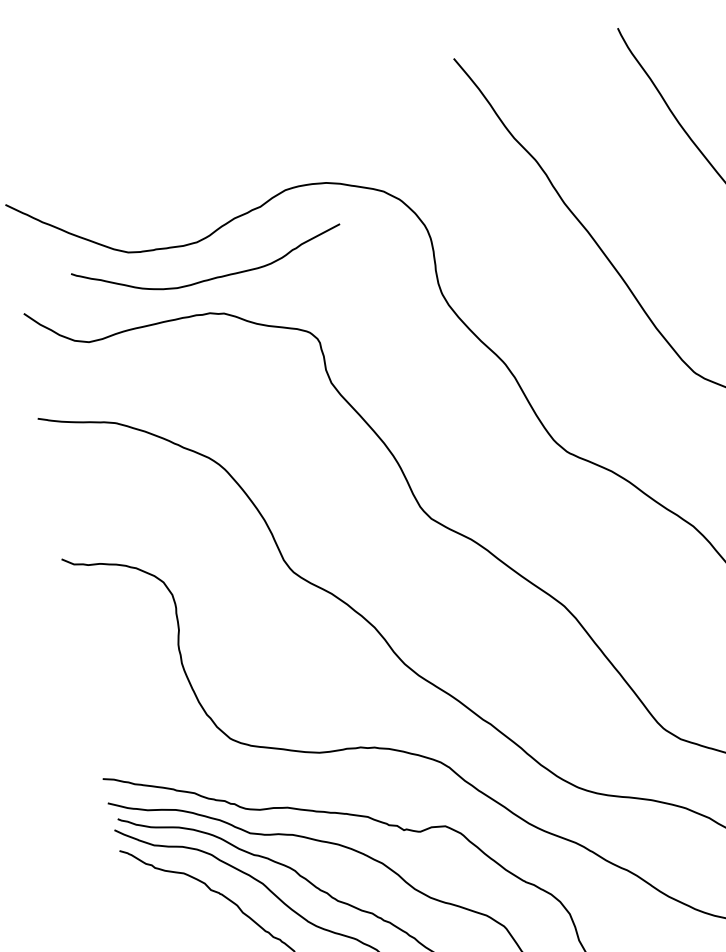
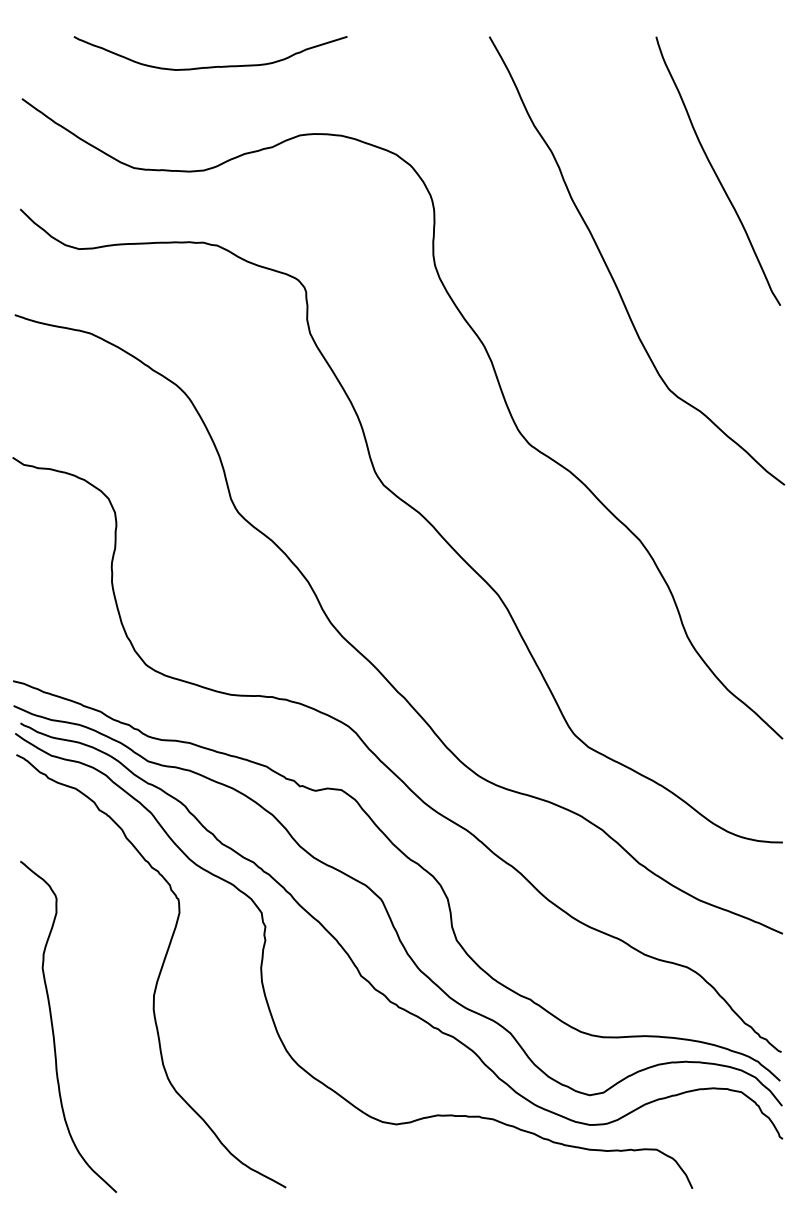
curve: (210, 278) -> (210, 66), moved

